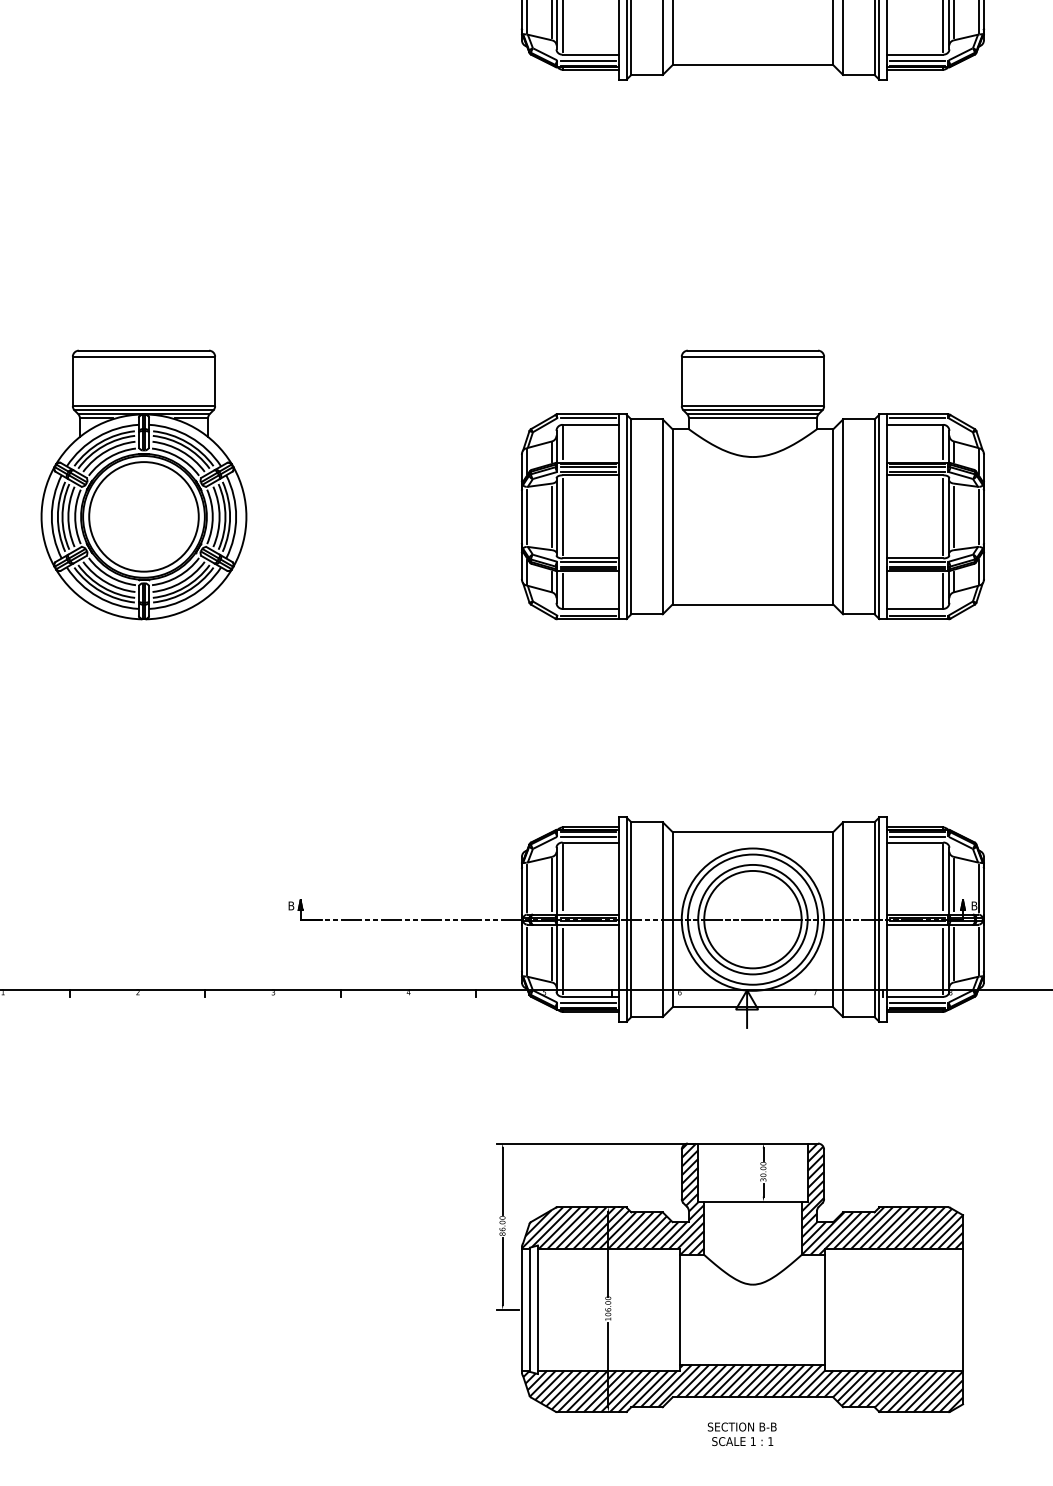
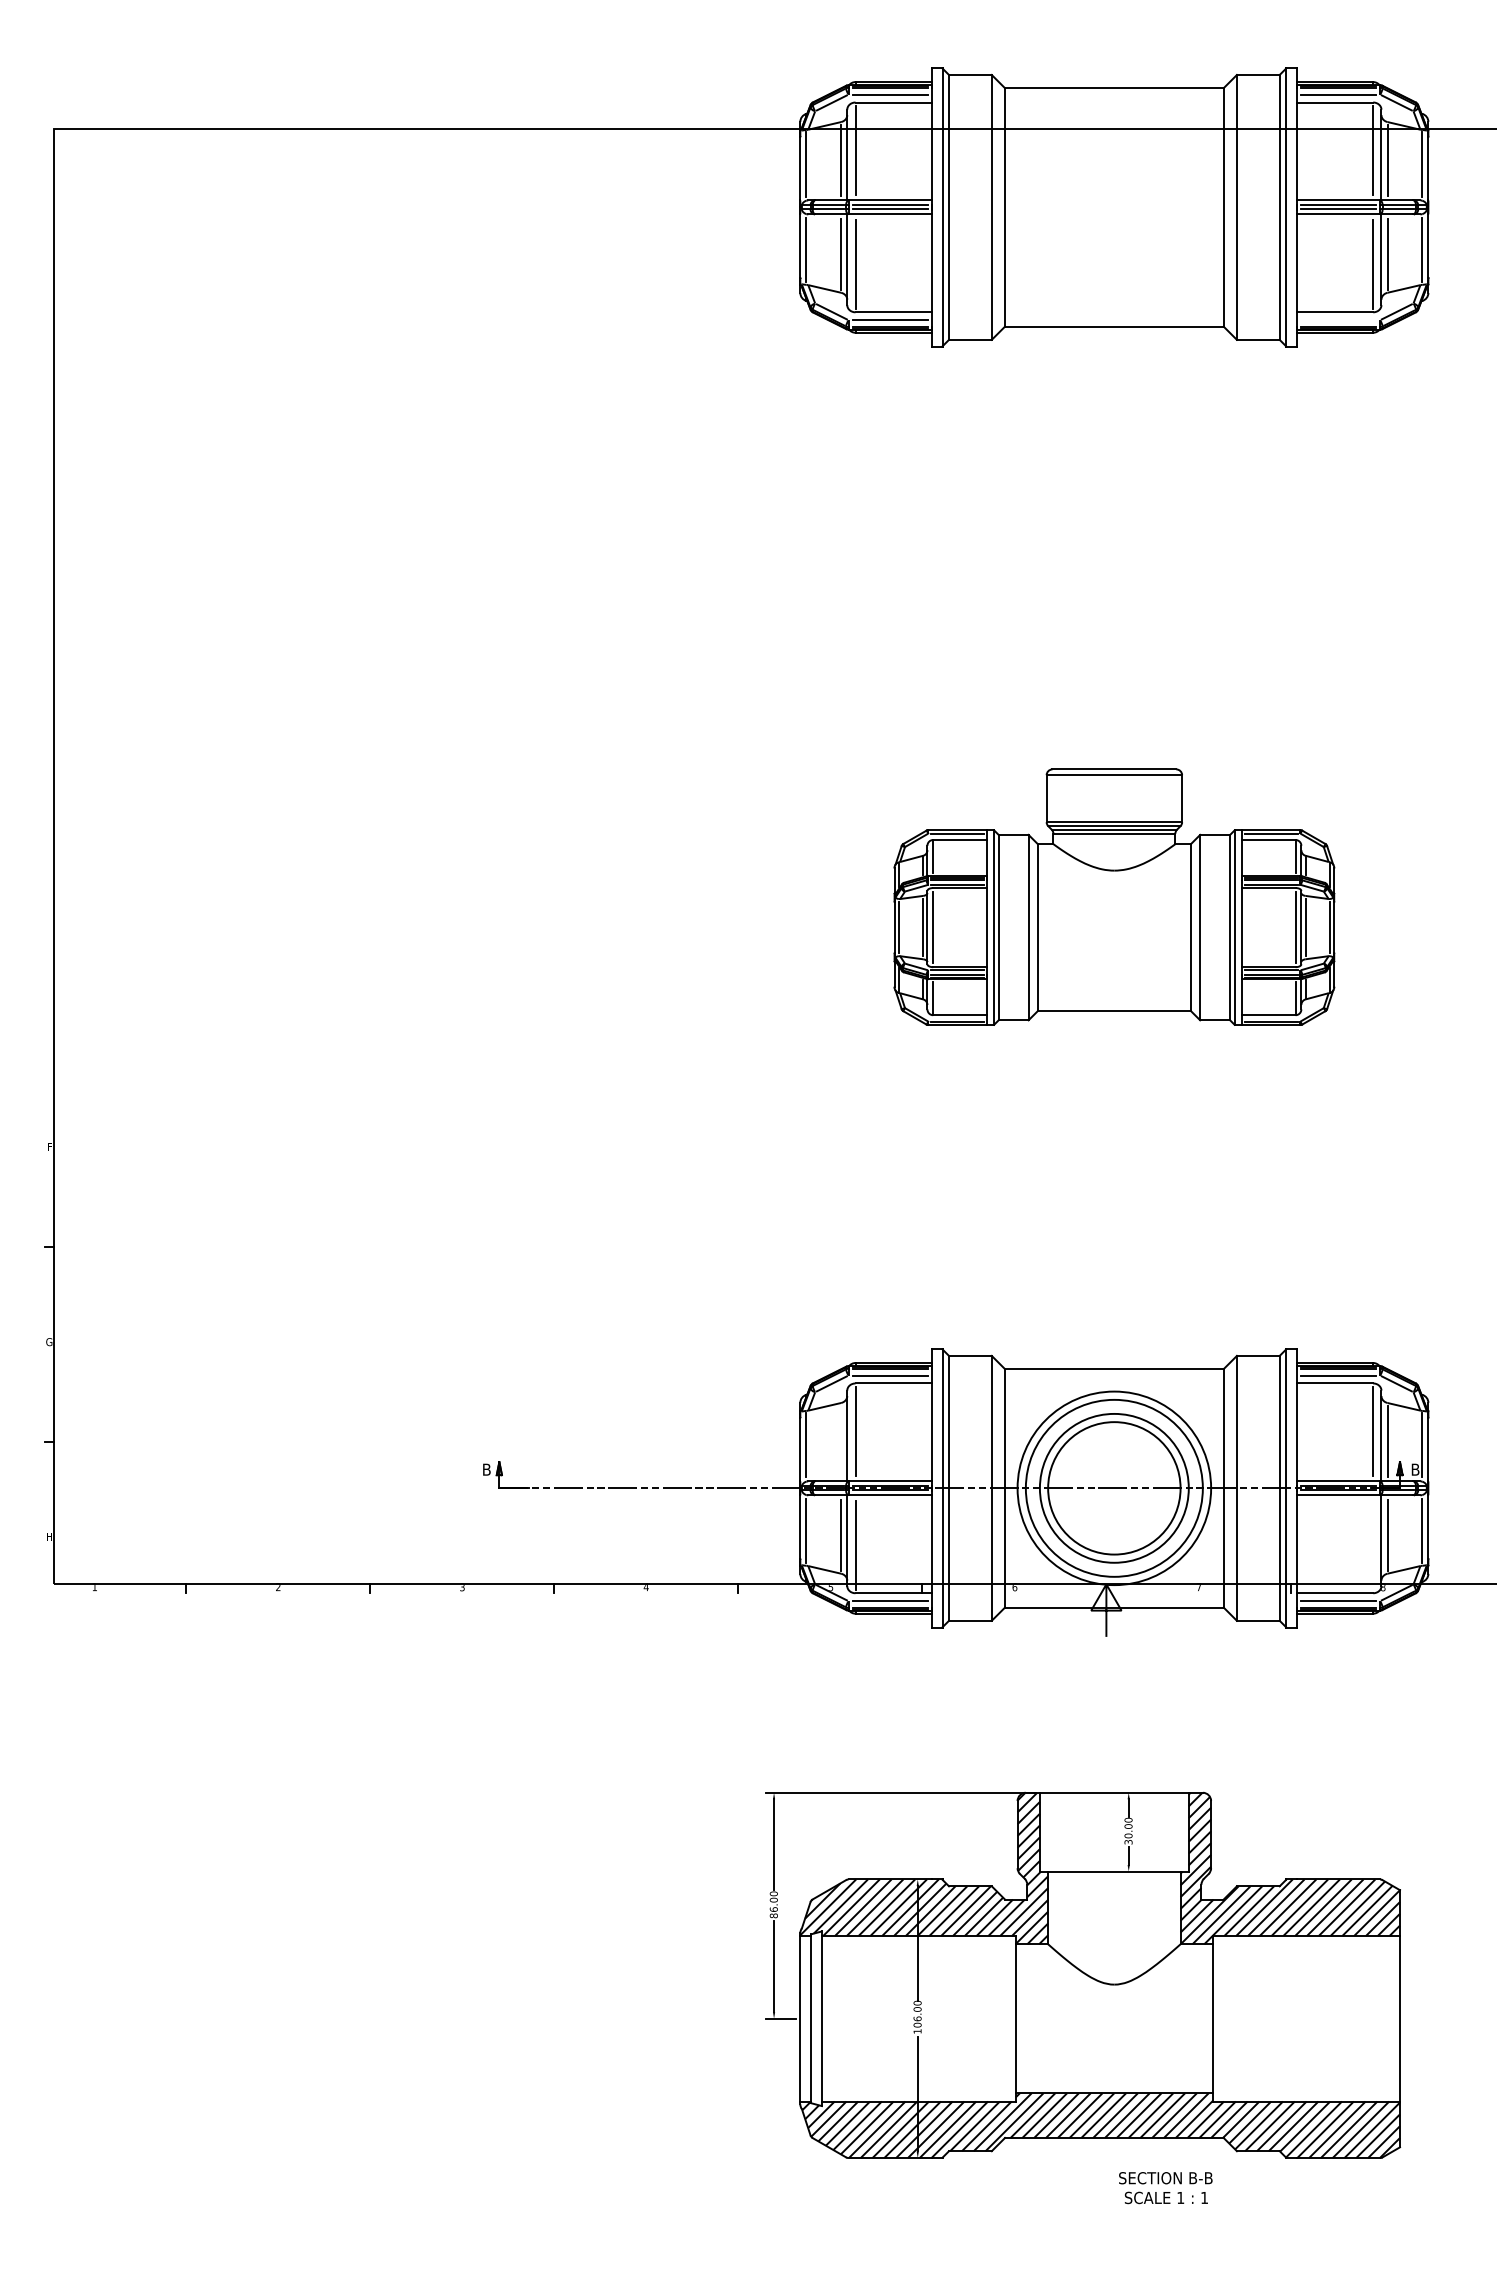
line: (917, 60) -> (1338, 320), removed
part: (144, 484) -> (286, 896), removed
part: (753, 484) -> (1114, 896), size x0.7
line: (552, 884) -> (841, 1440), removed
line: (943, 961) -> (1373, 1545), removed
text: (742, 1434) -> (1165, 2188), moved

